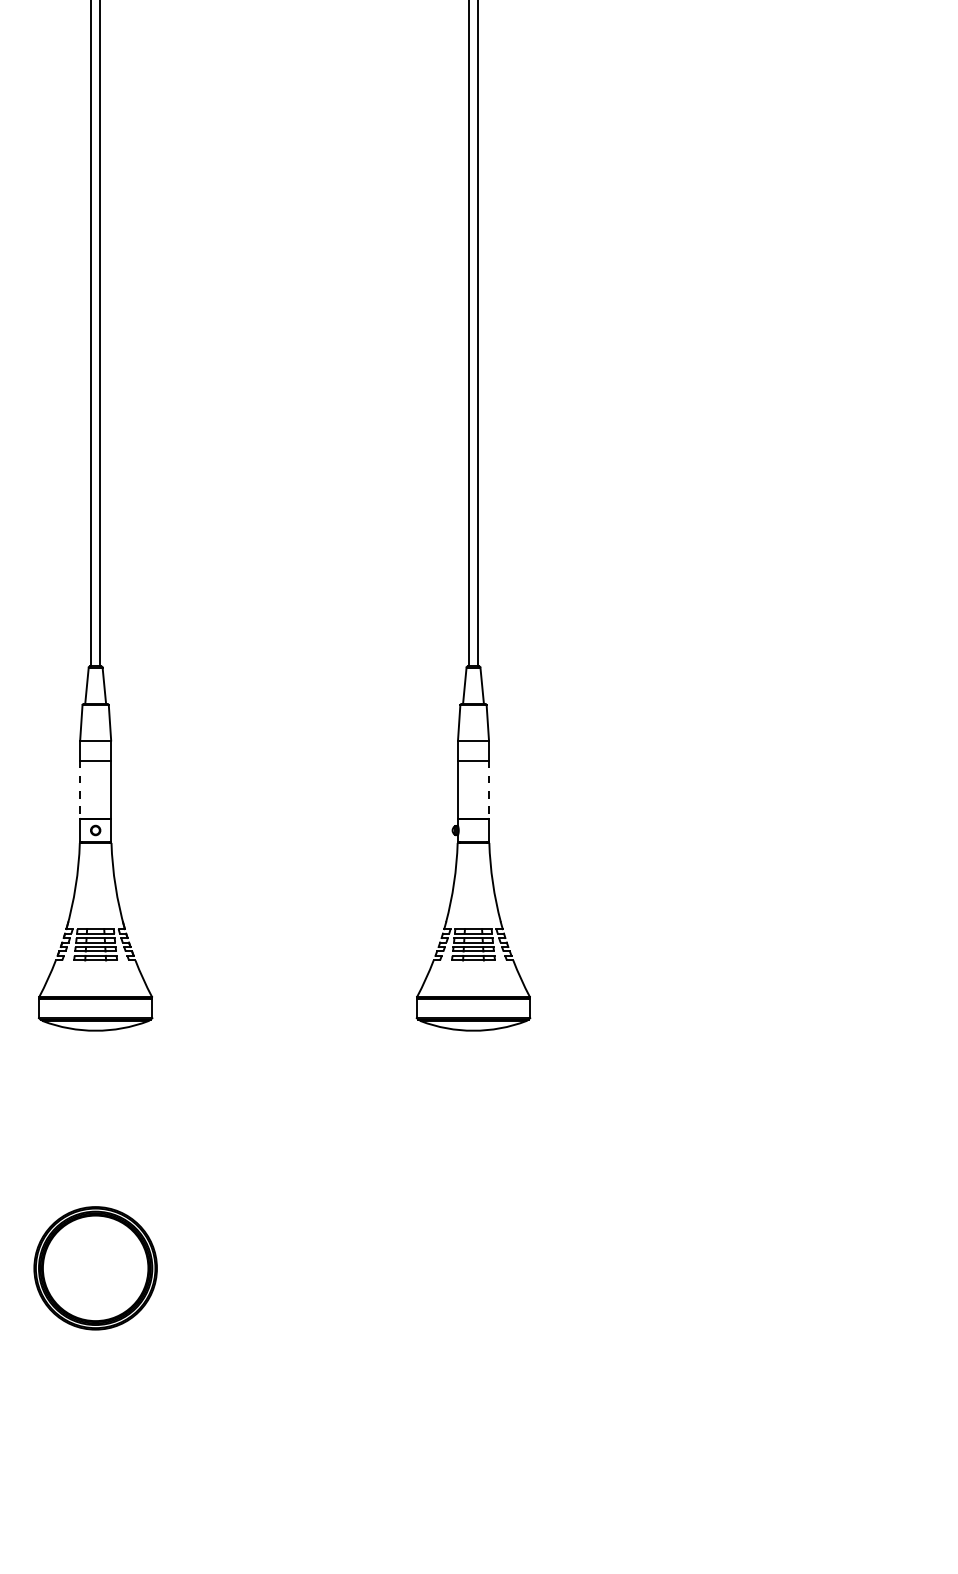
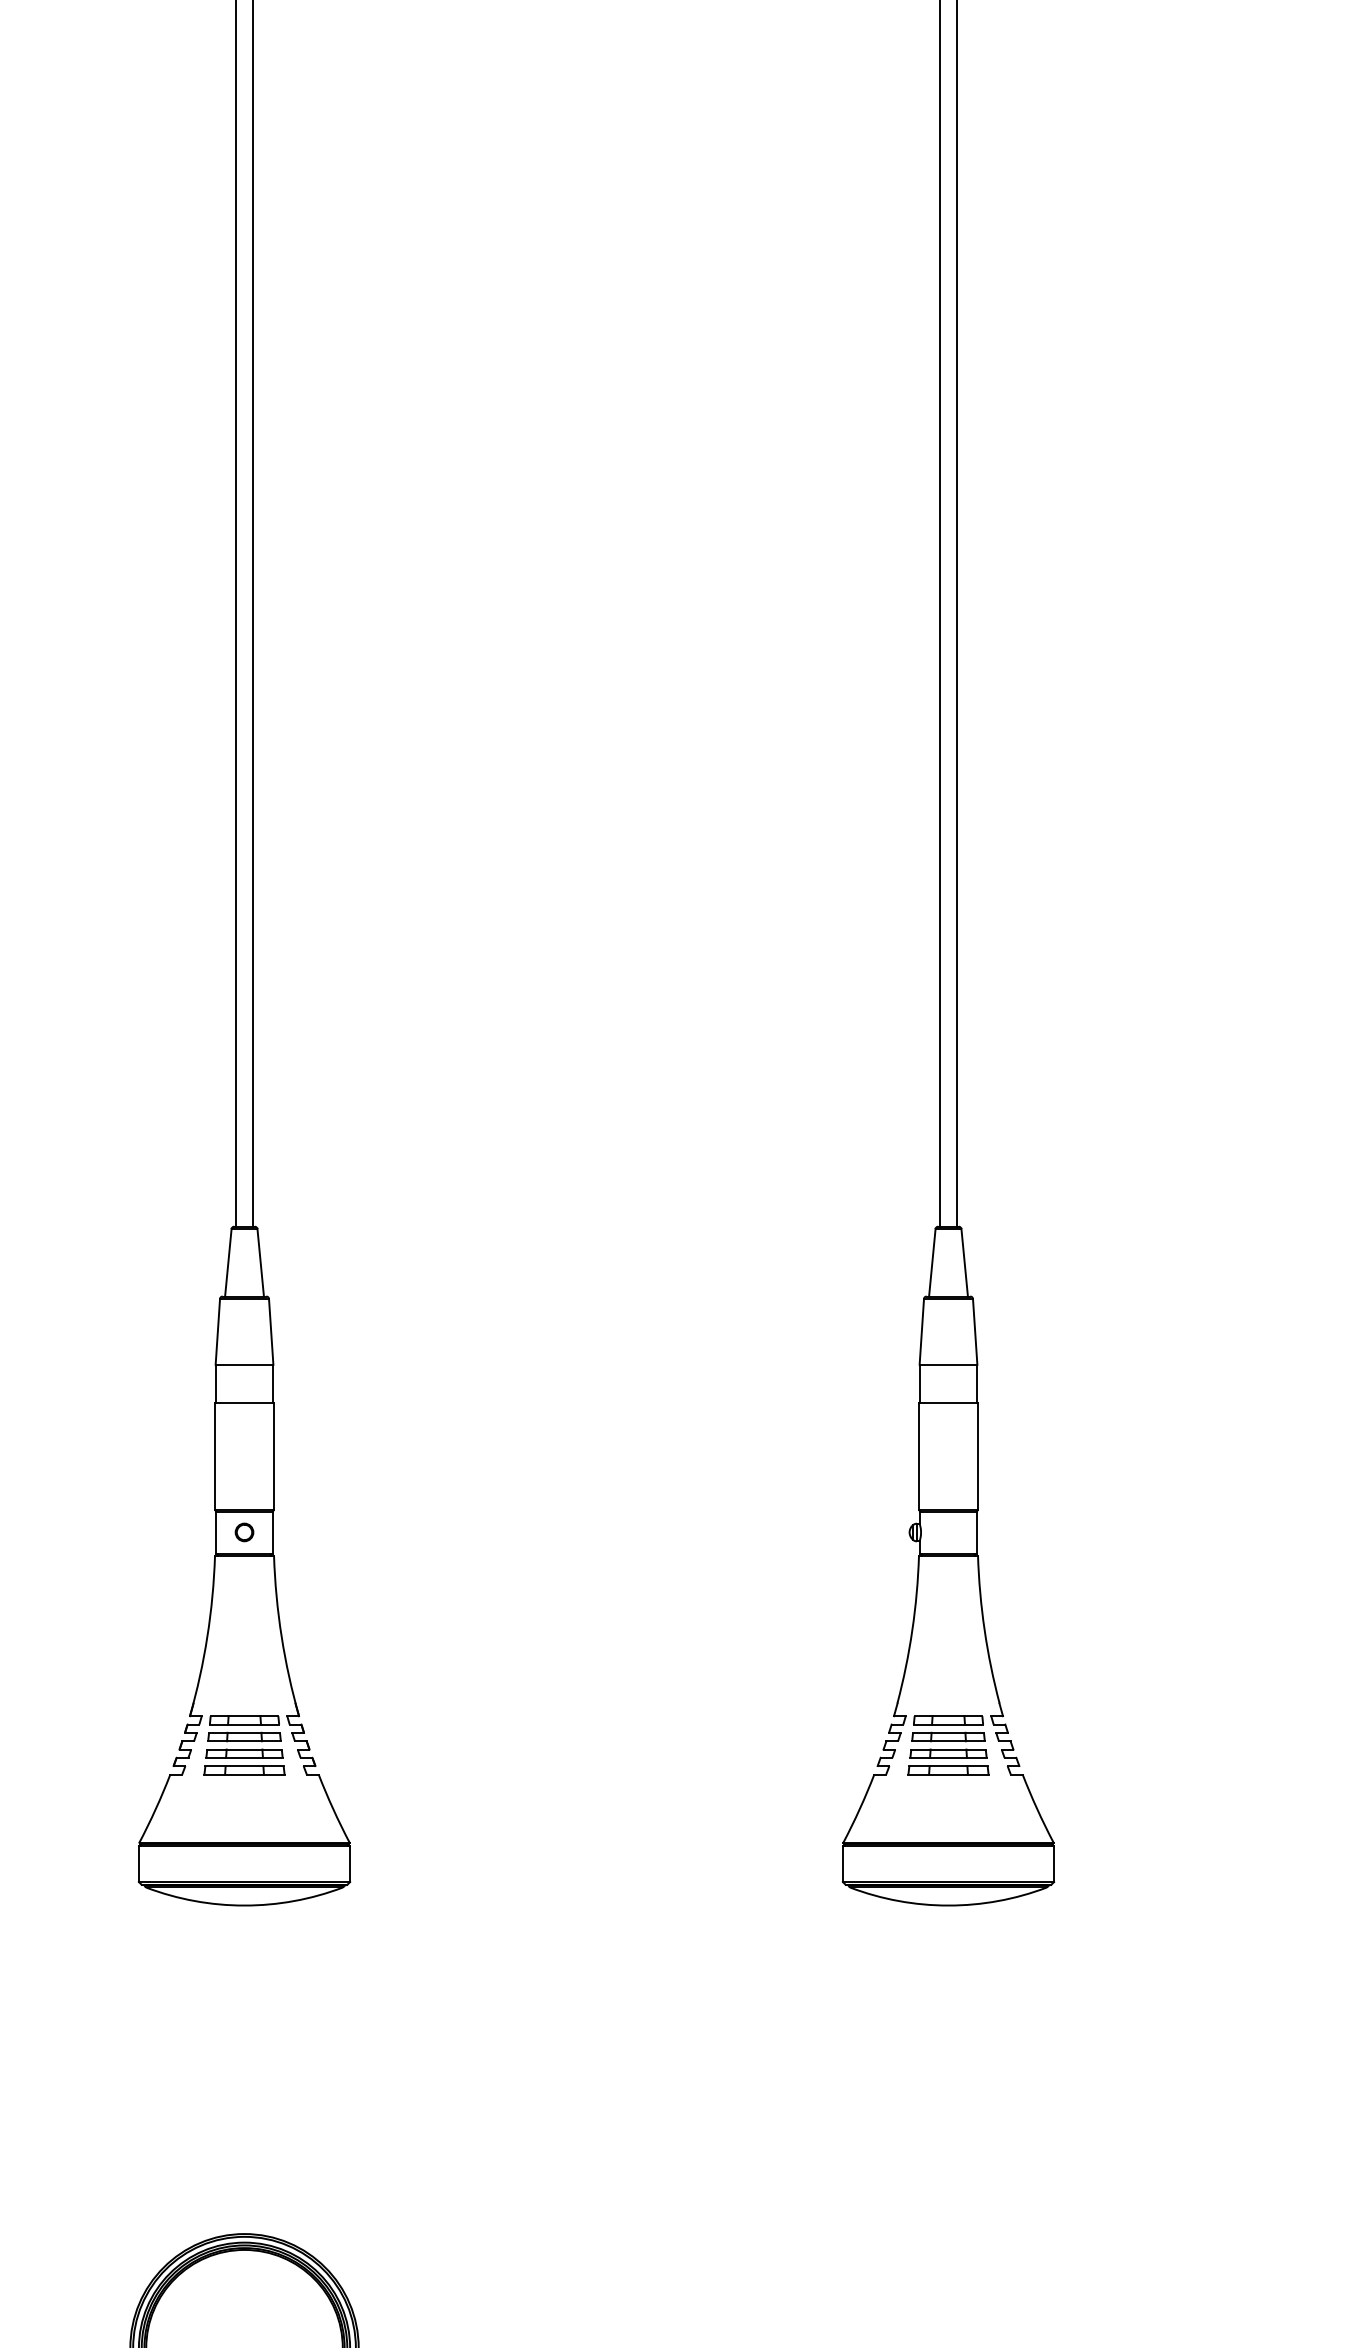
line: (80, 789) -> (216, 1456), dashed -> solid
line: (489, 789) -> (978, 1456), dashed -> solid

